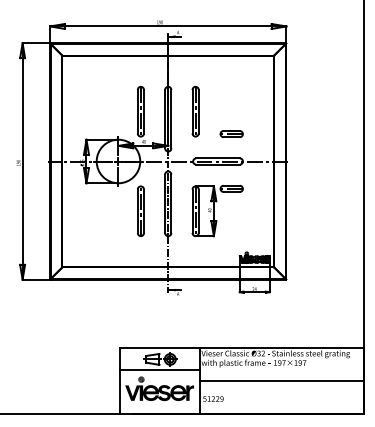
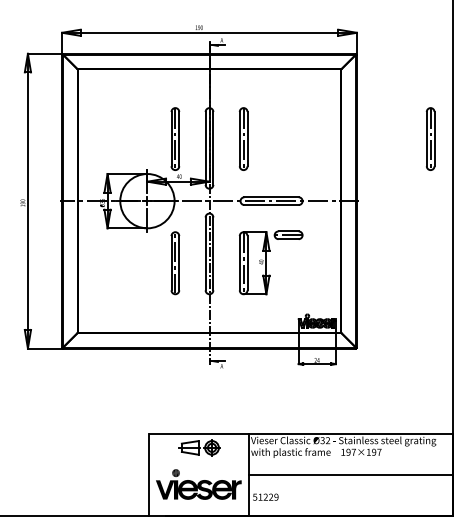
part: (345, 111) -> (430, 138), added
part: (231, 133) -> (288, 166), removed
line: (159, 370) -> (198, 461), removed

